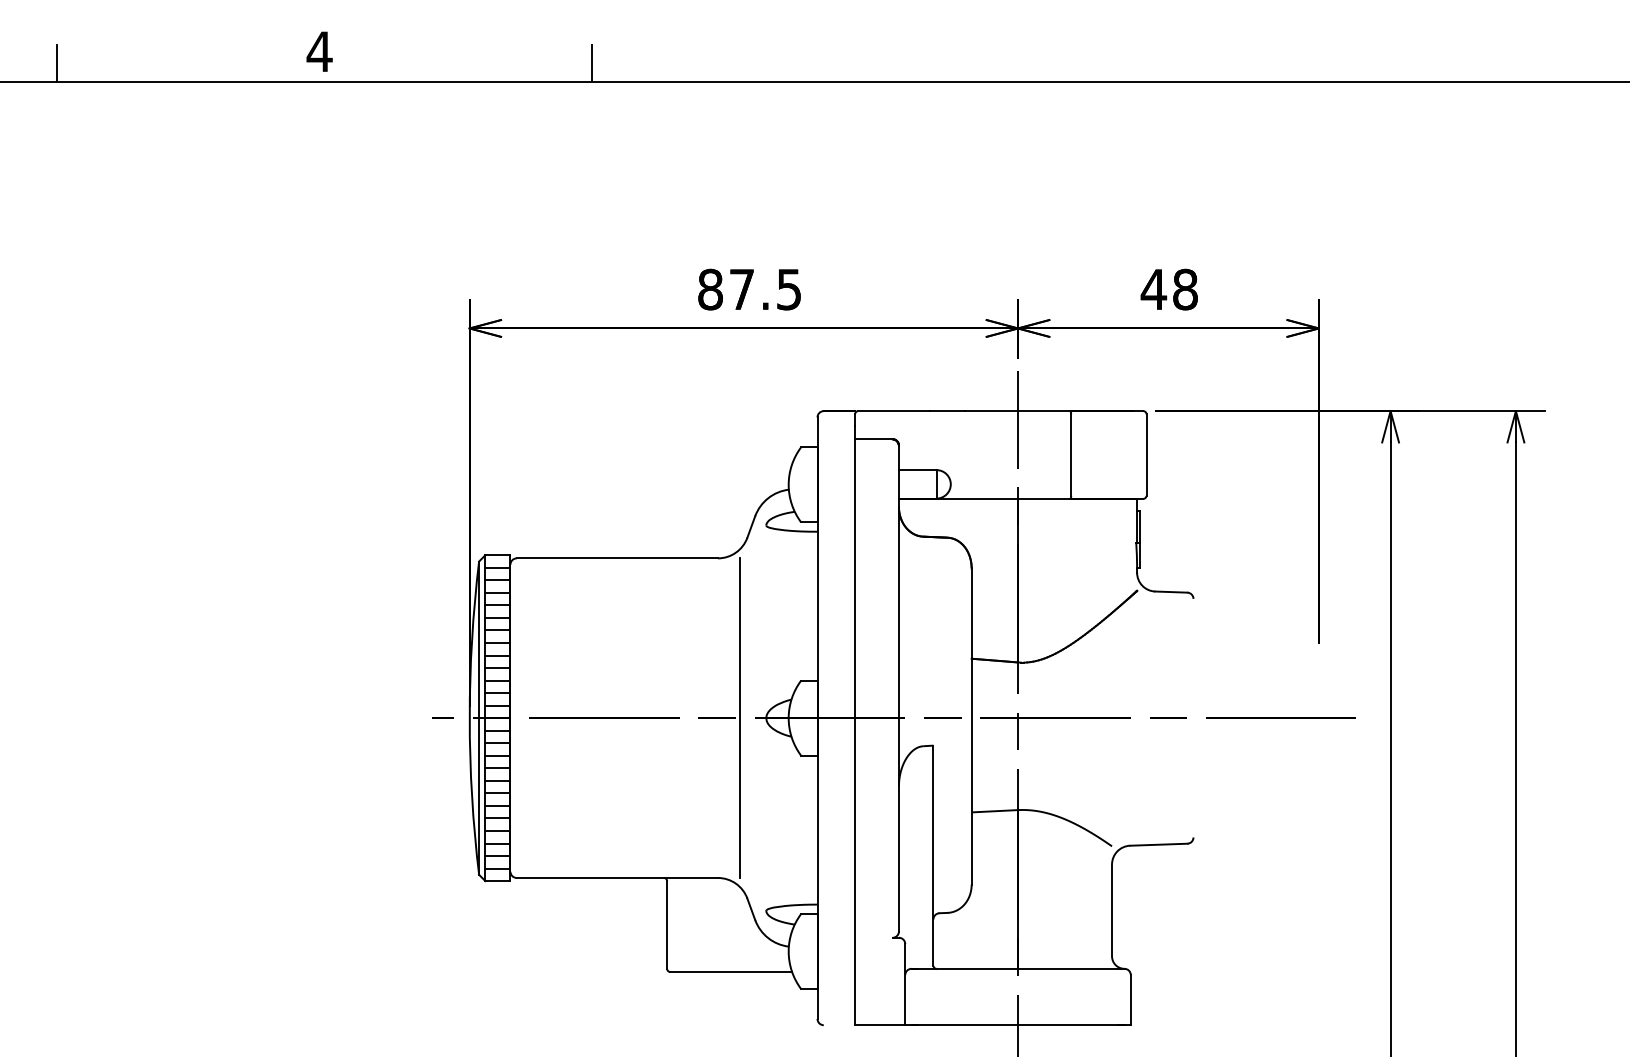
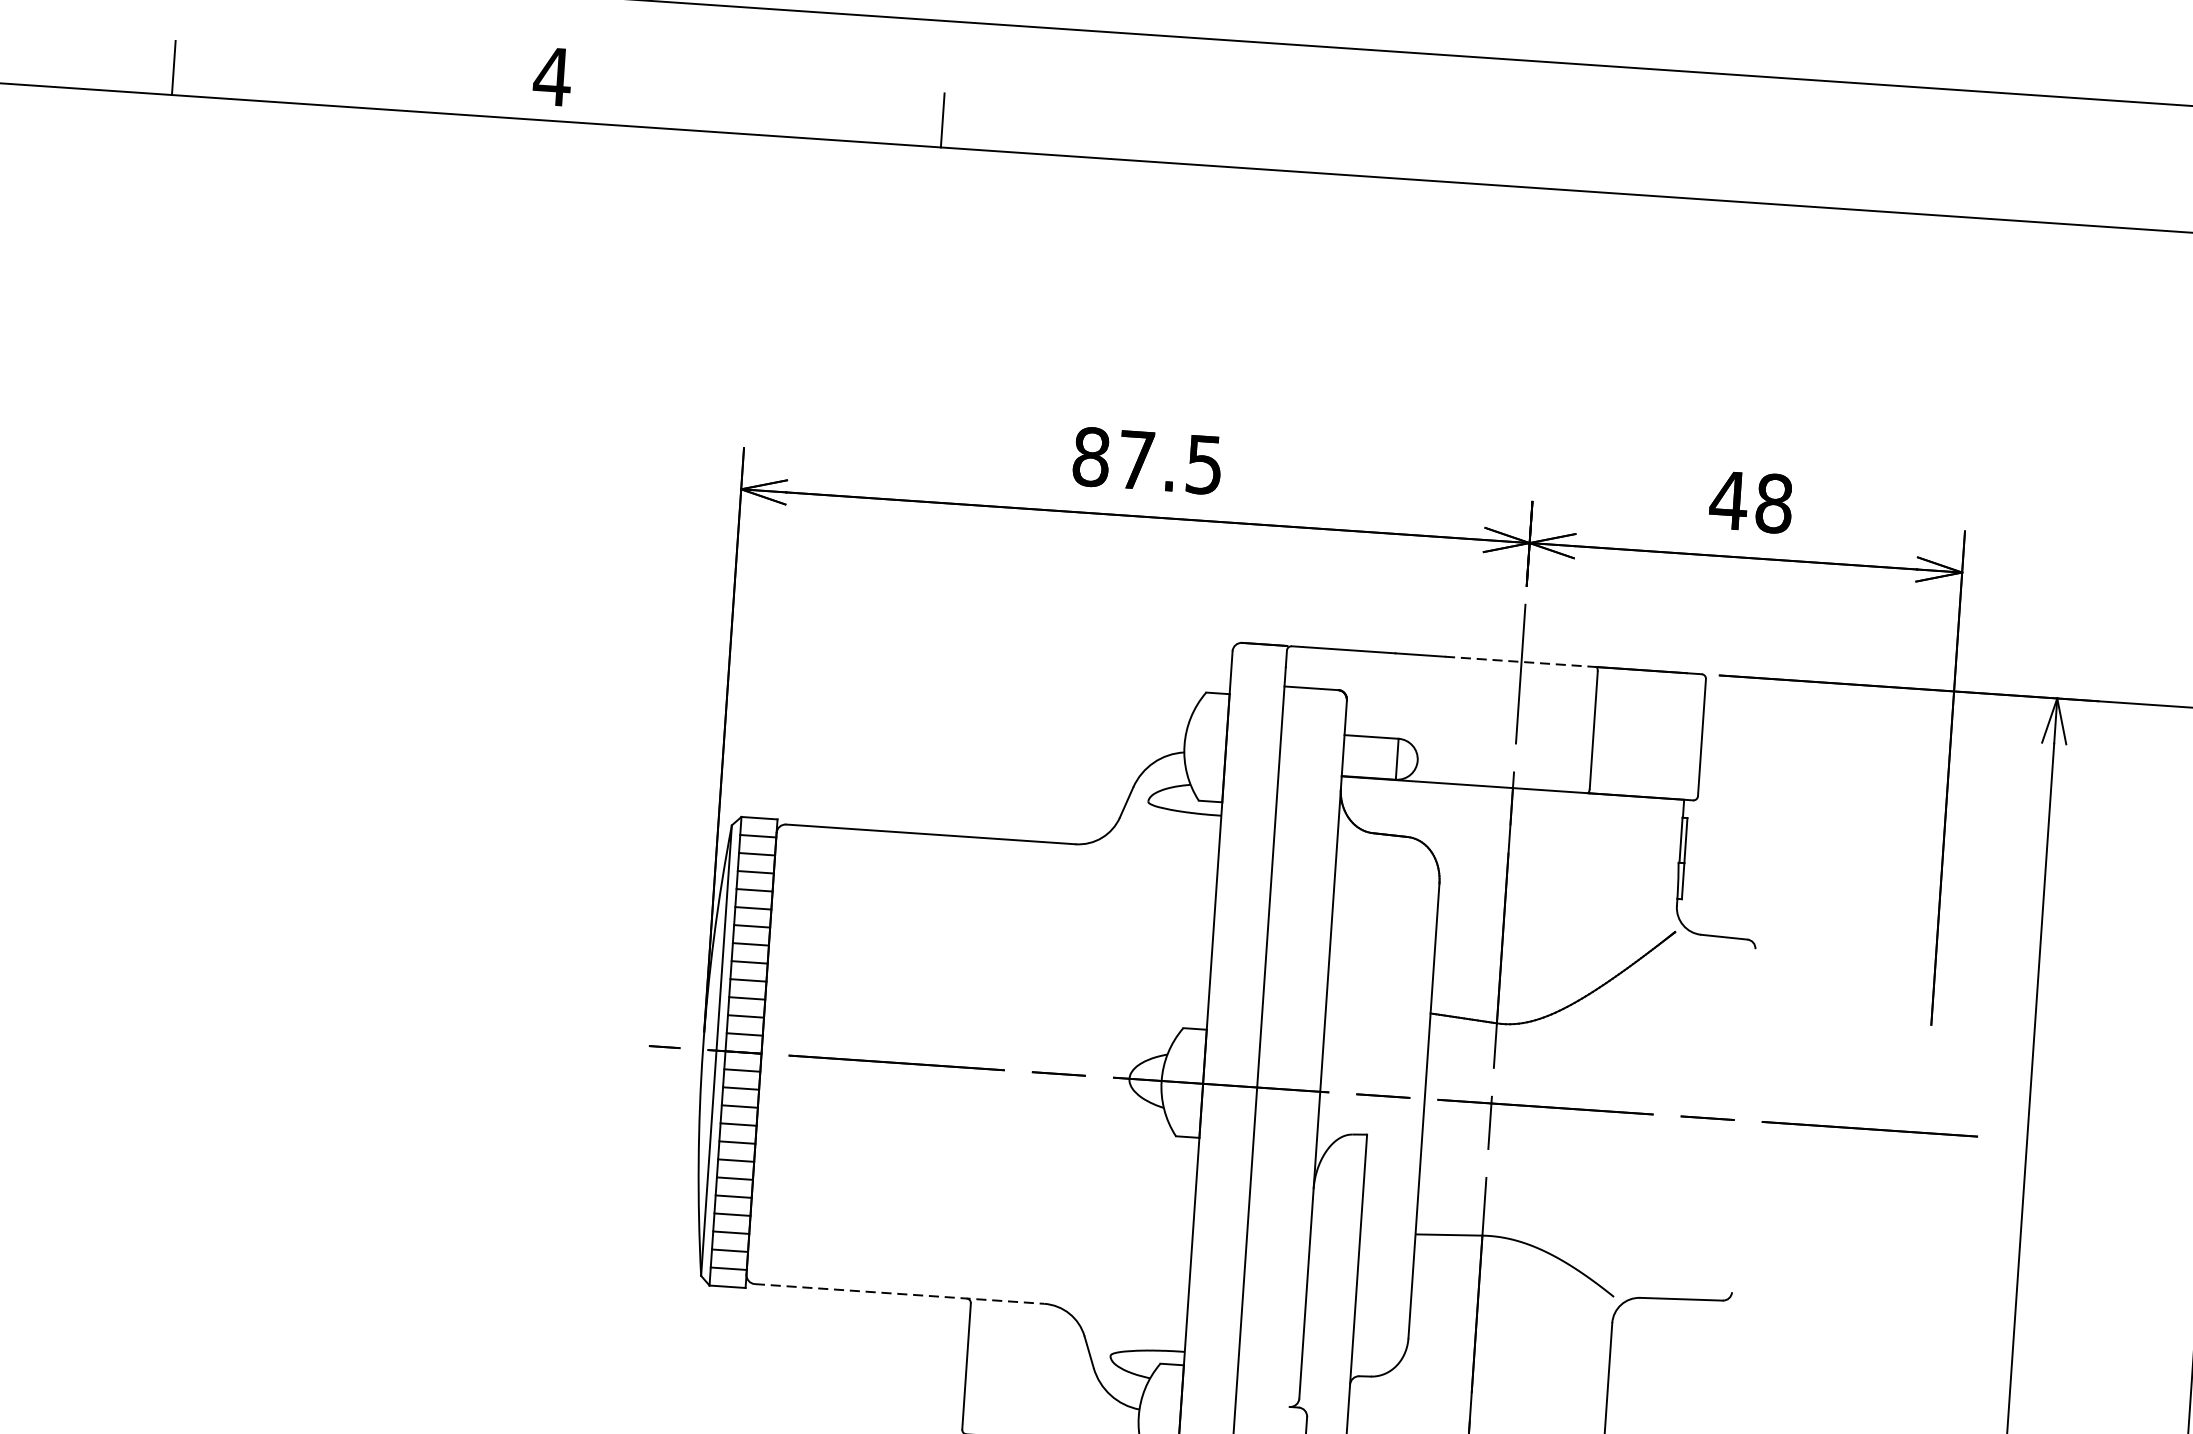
line: (1018, 411) -> (1522, 662), solid -> dashed
line: (739, 717) -> (1090, 1075), removed
line: (617, 877) -> (899, 1293), solid -> dashed

